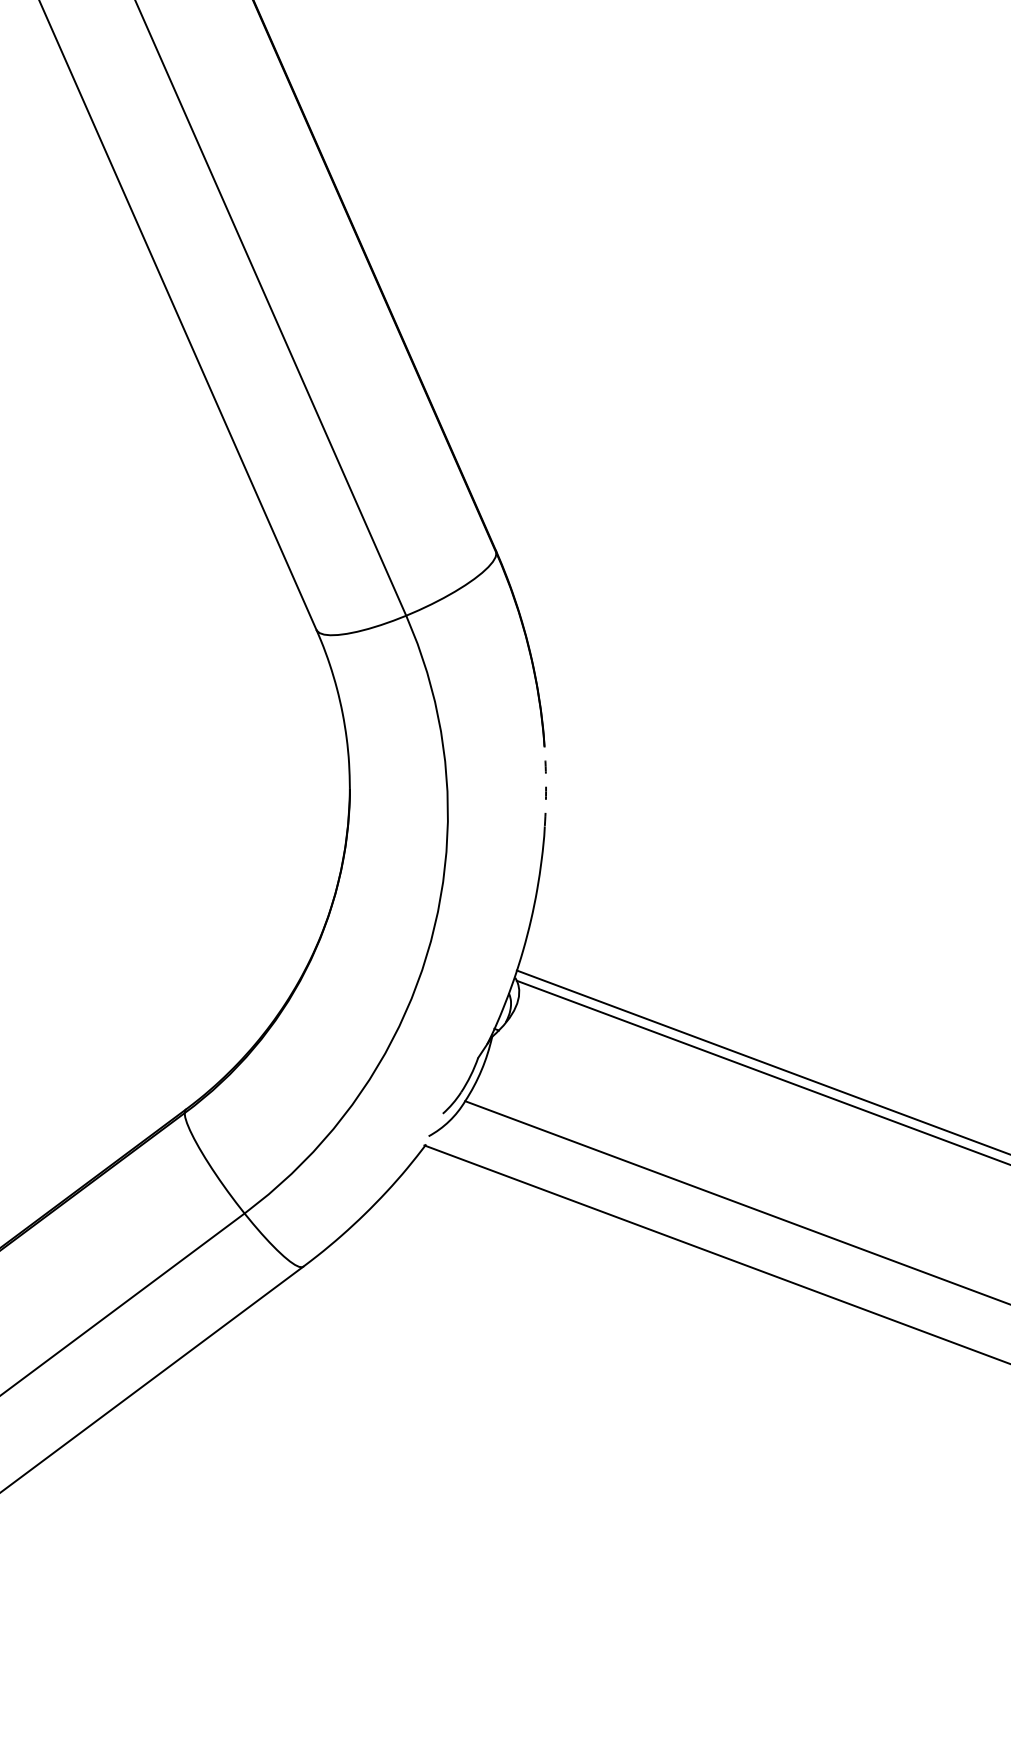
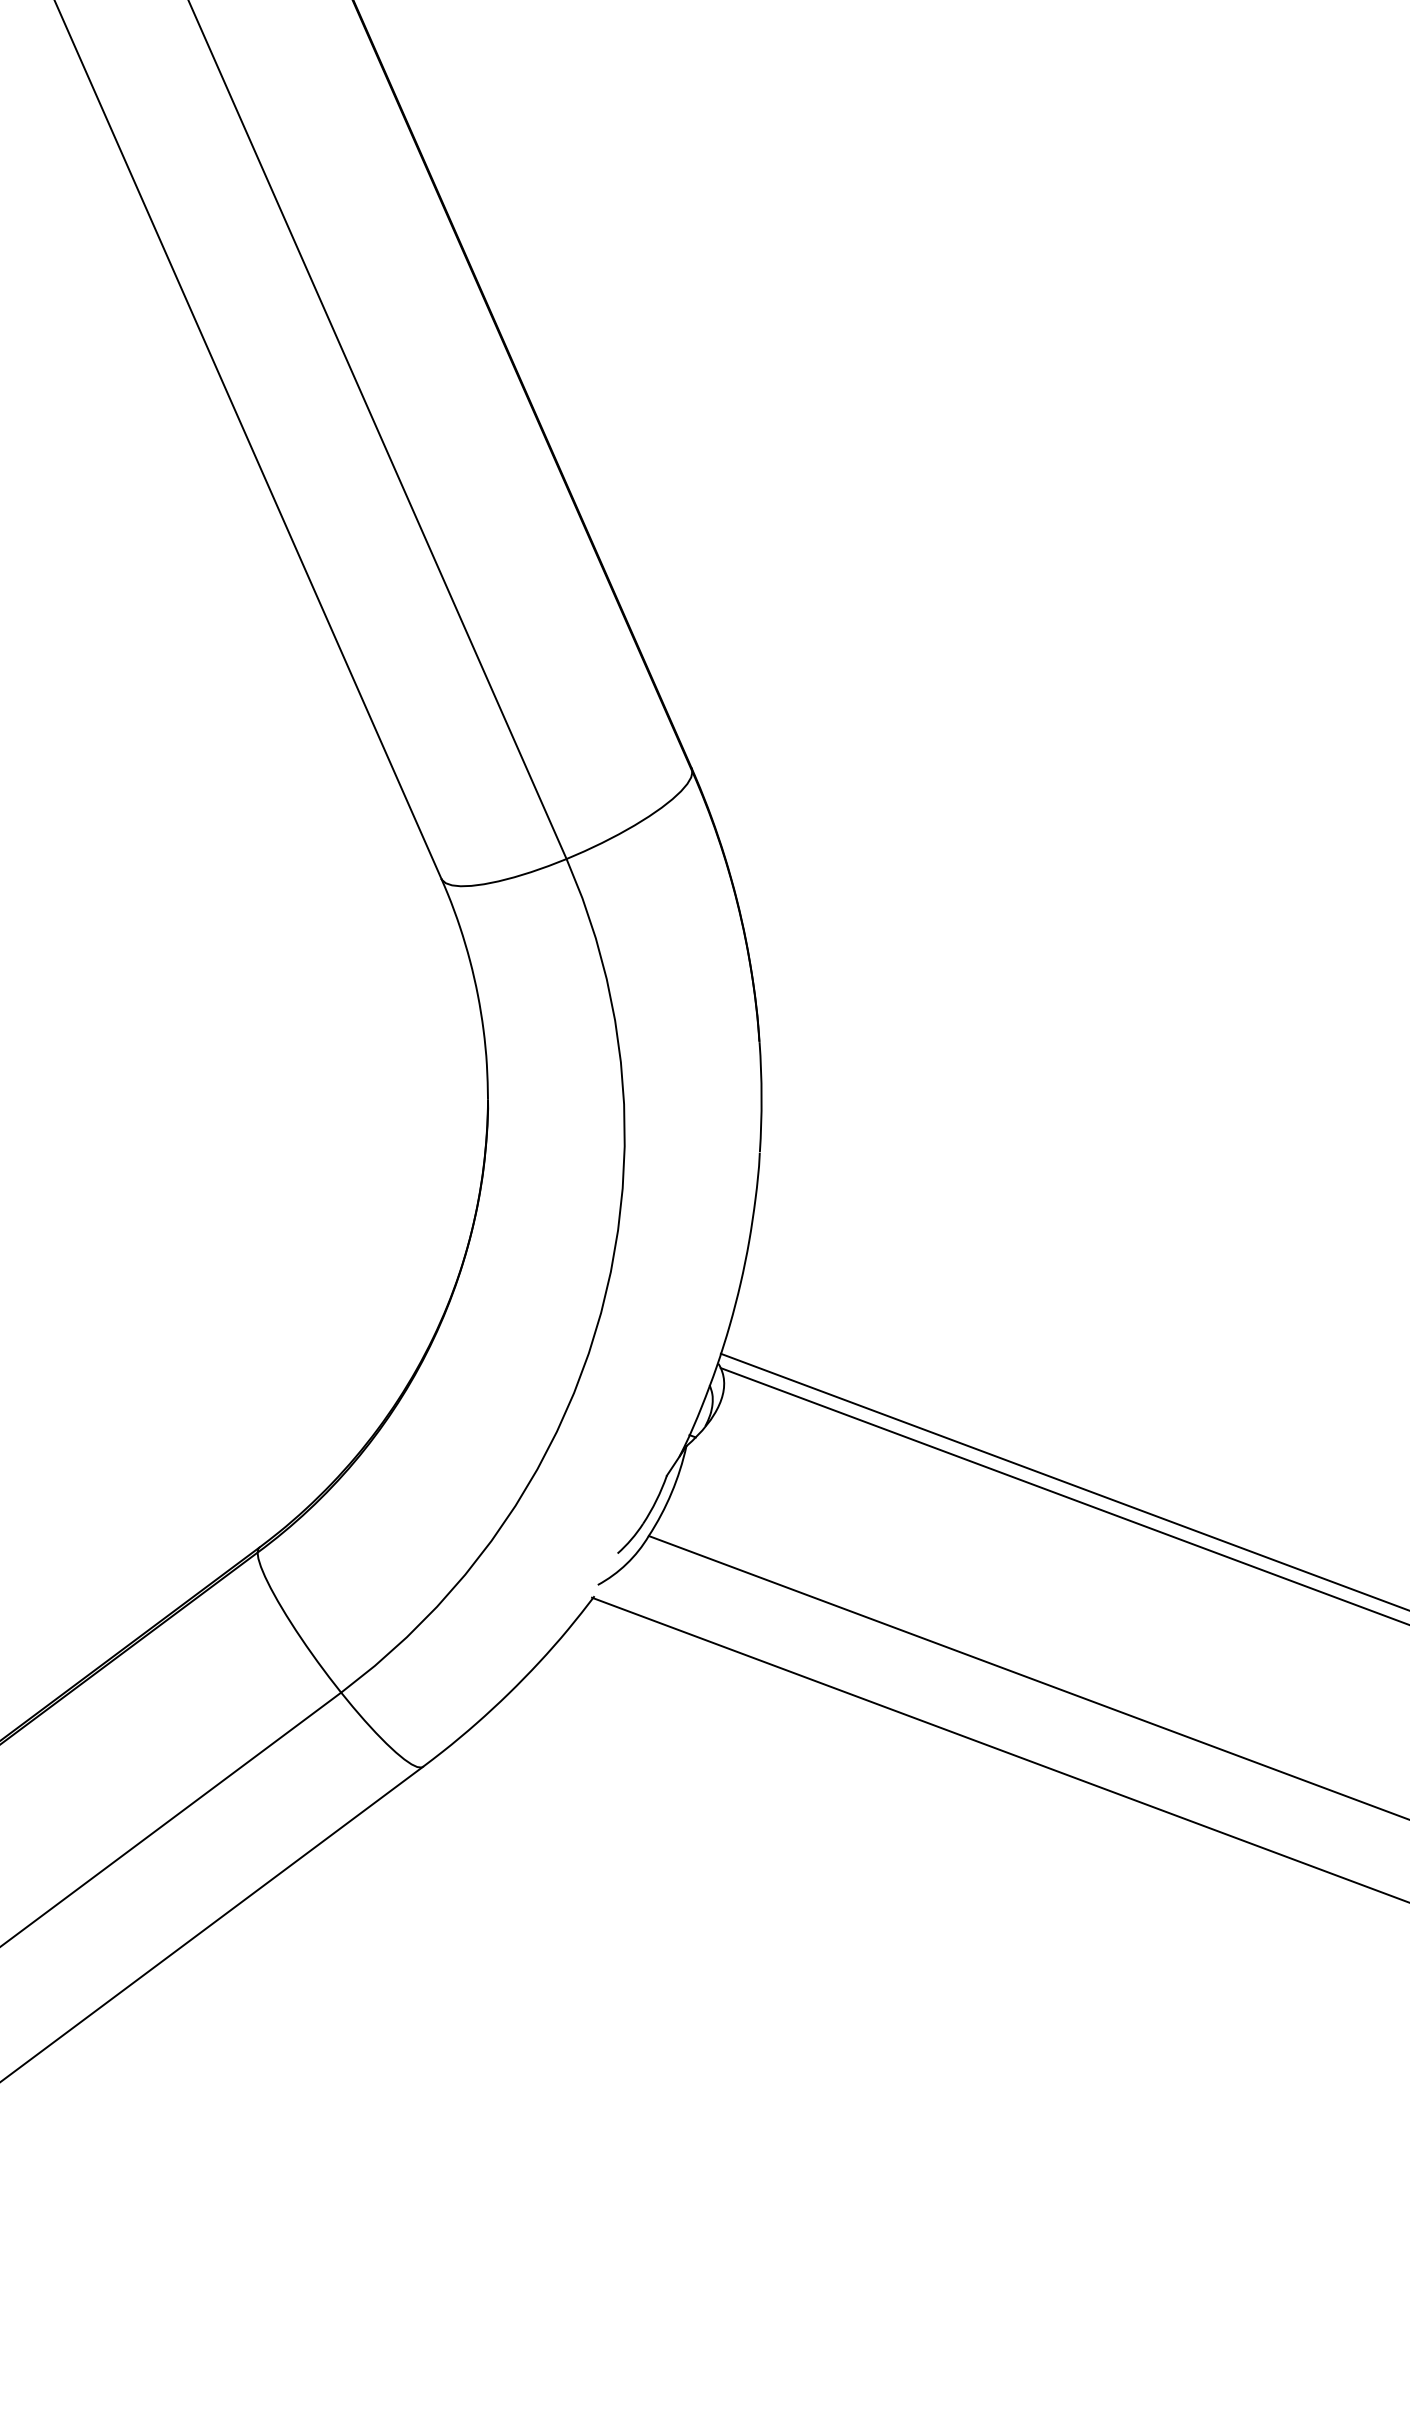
arc: (546, 786) -> (761, 1097), dashed -> solid

